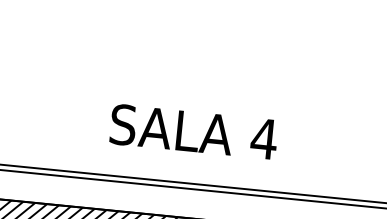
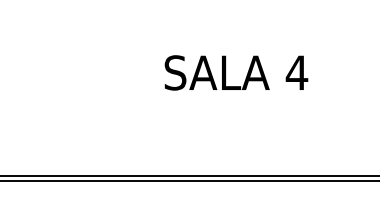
text: (194, 131) -> (236, 72), moved

